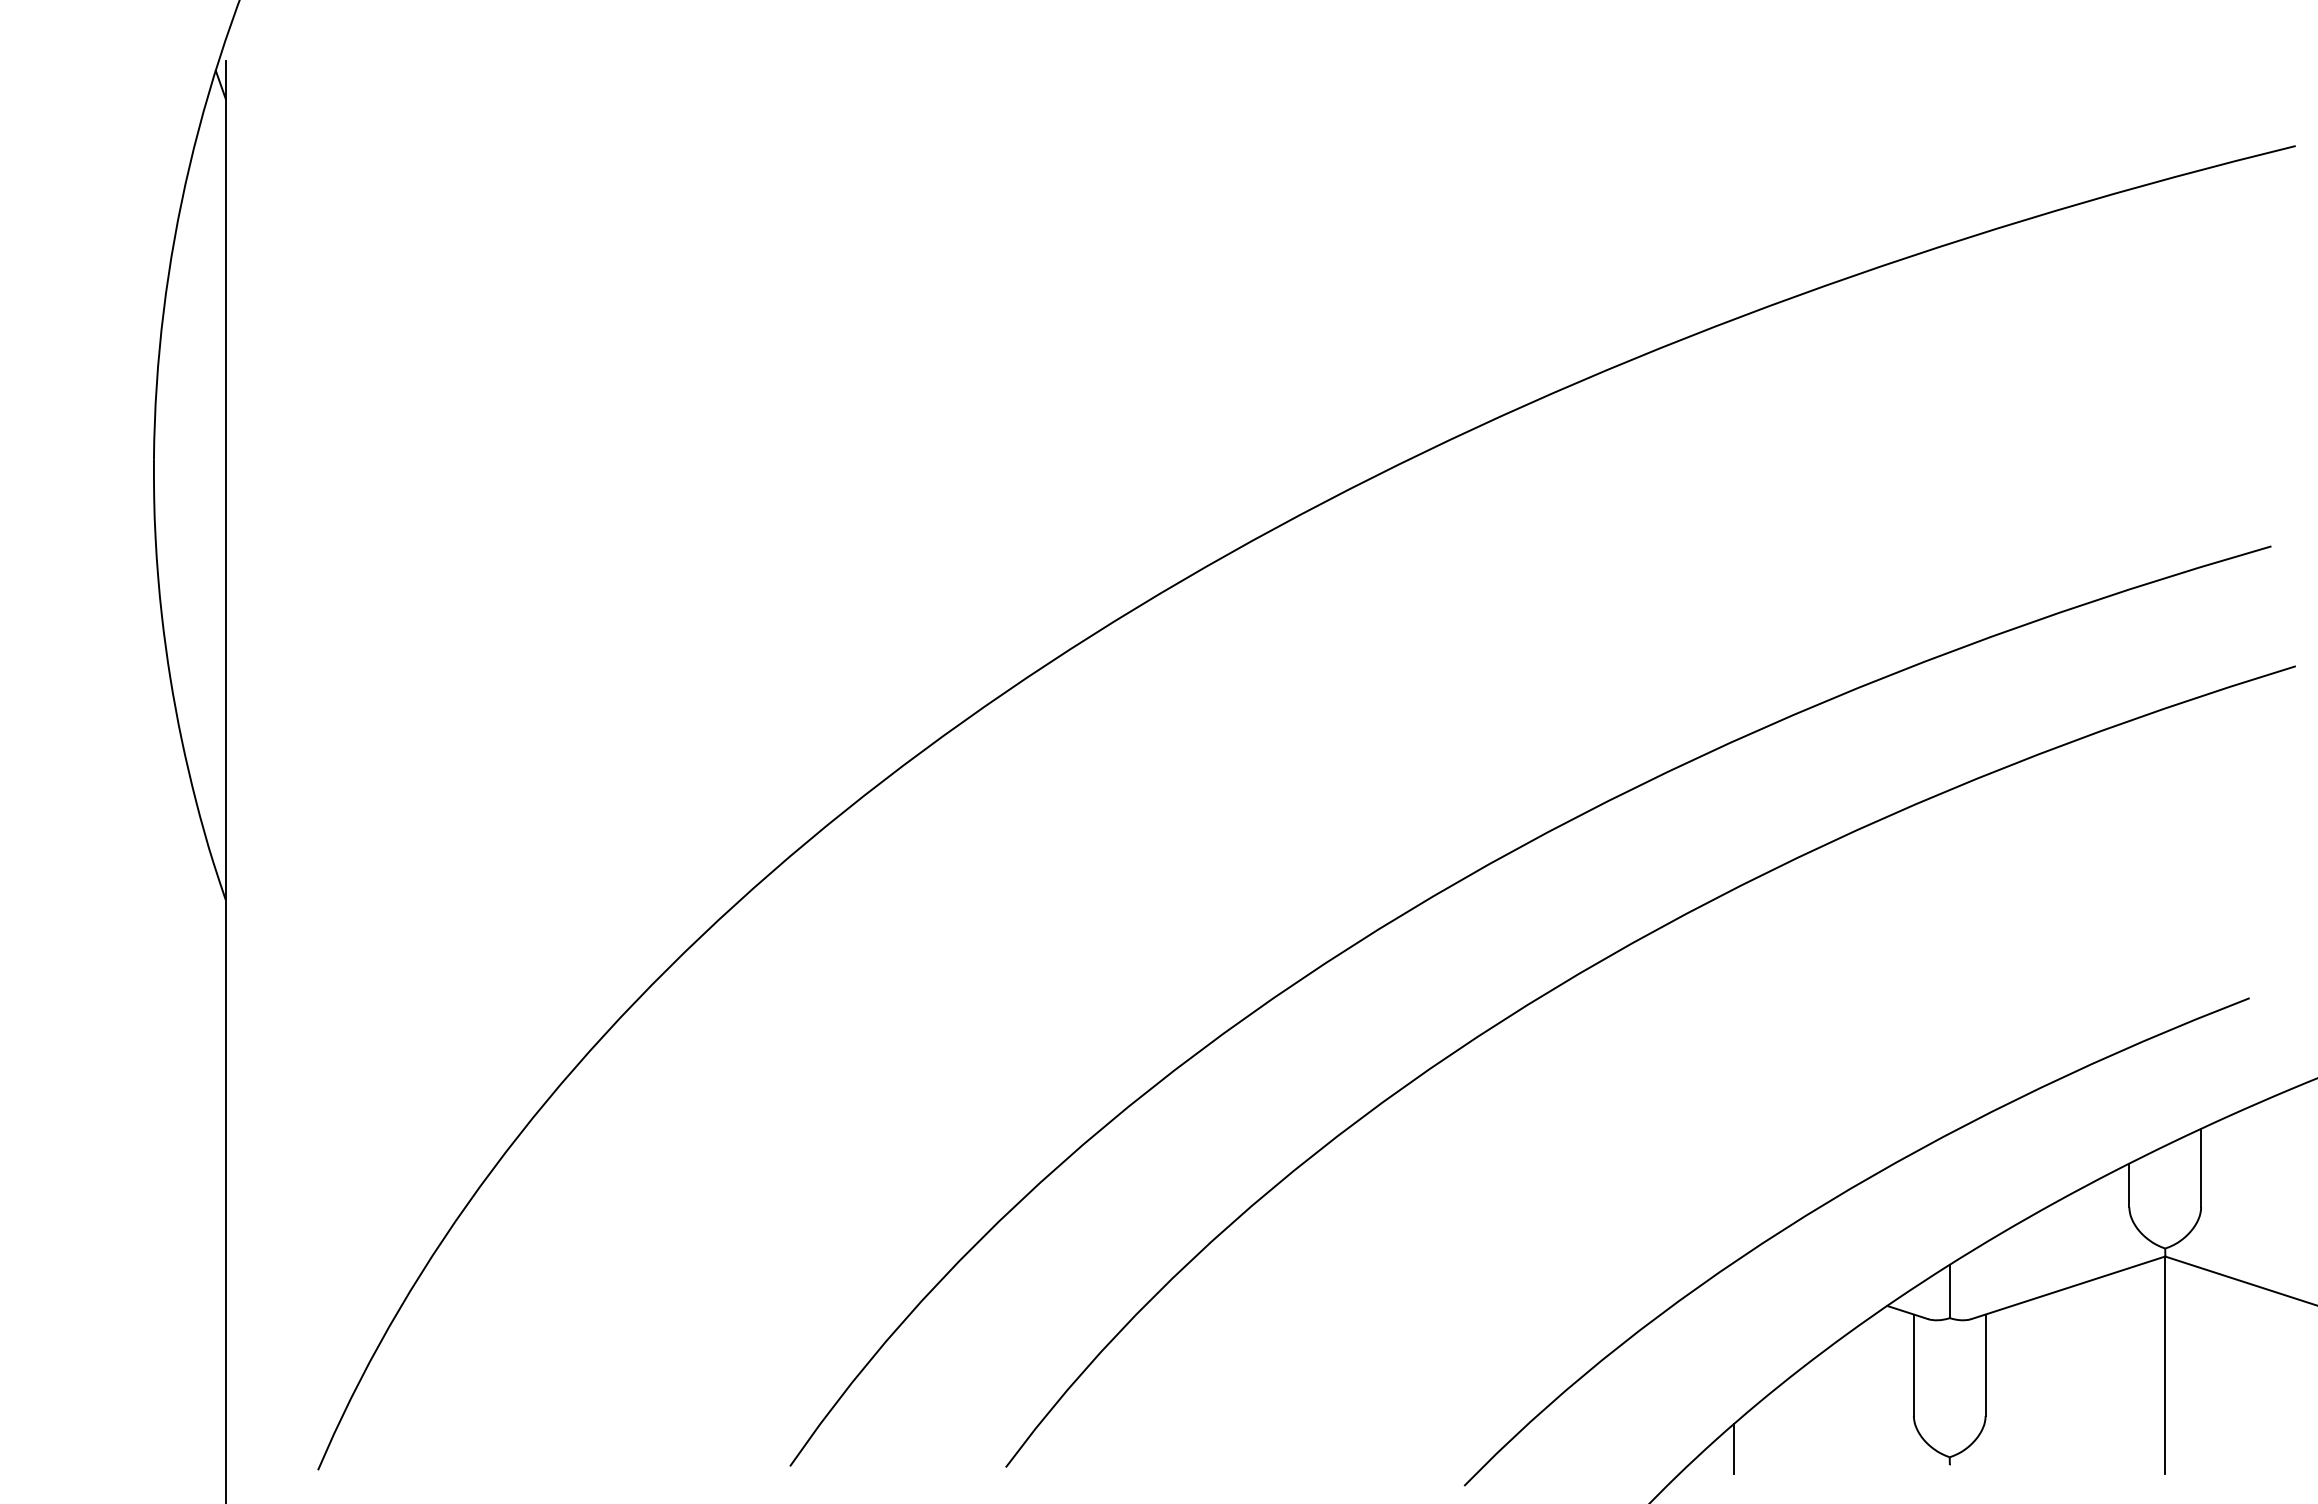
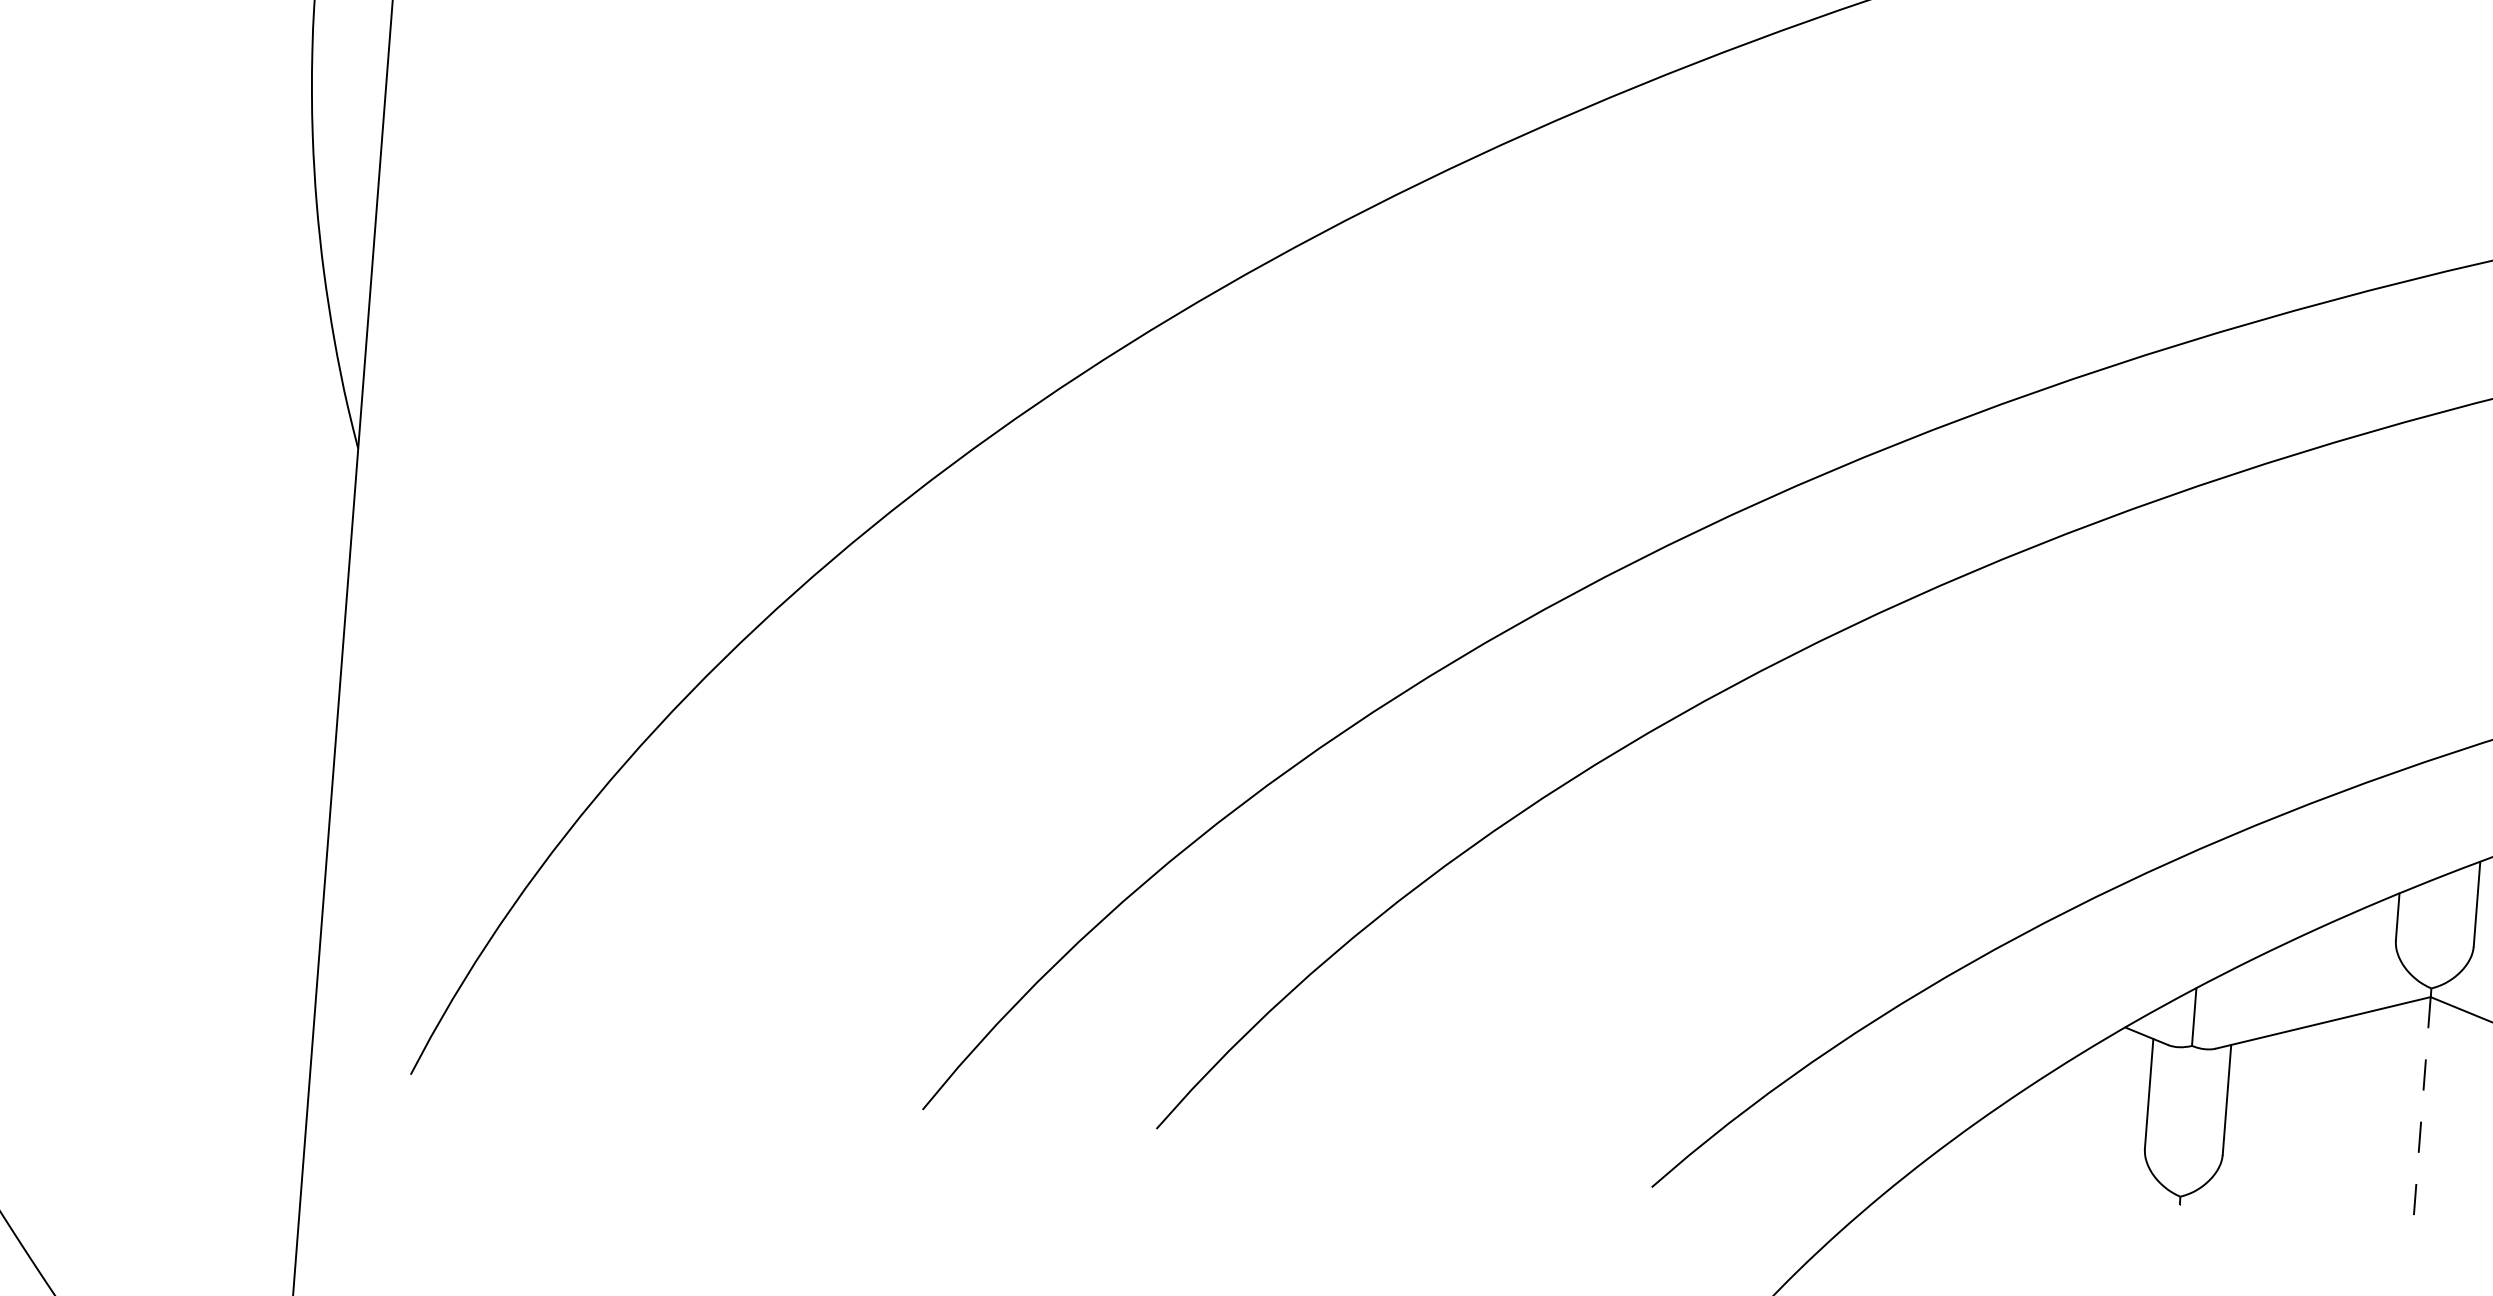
line: (2165, 1365) -> (2421, 1115), solid -> dashed
line: (1734, 1448) -> (1947, 1169), removed

